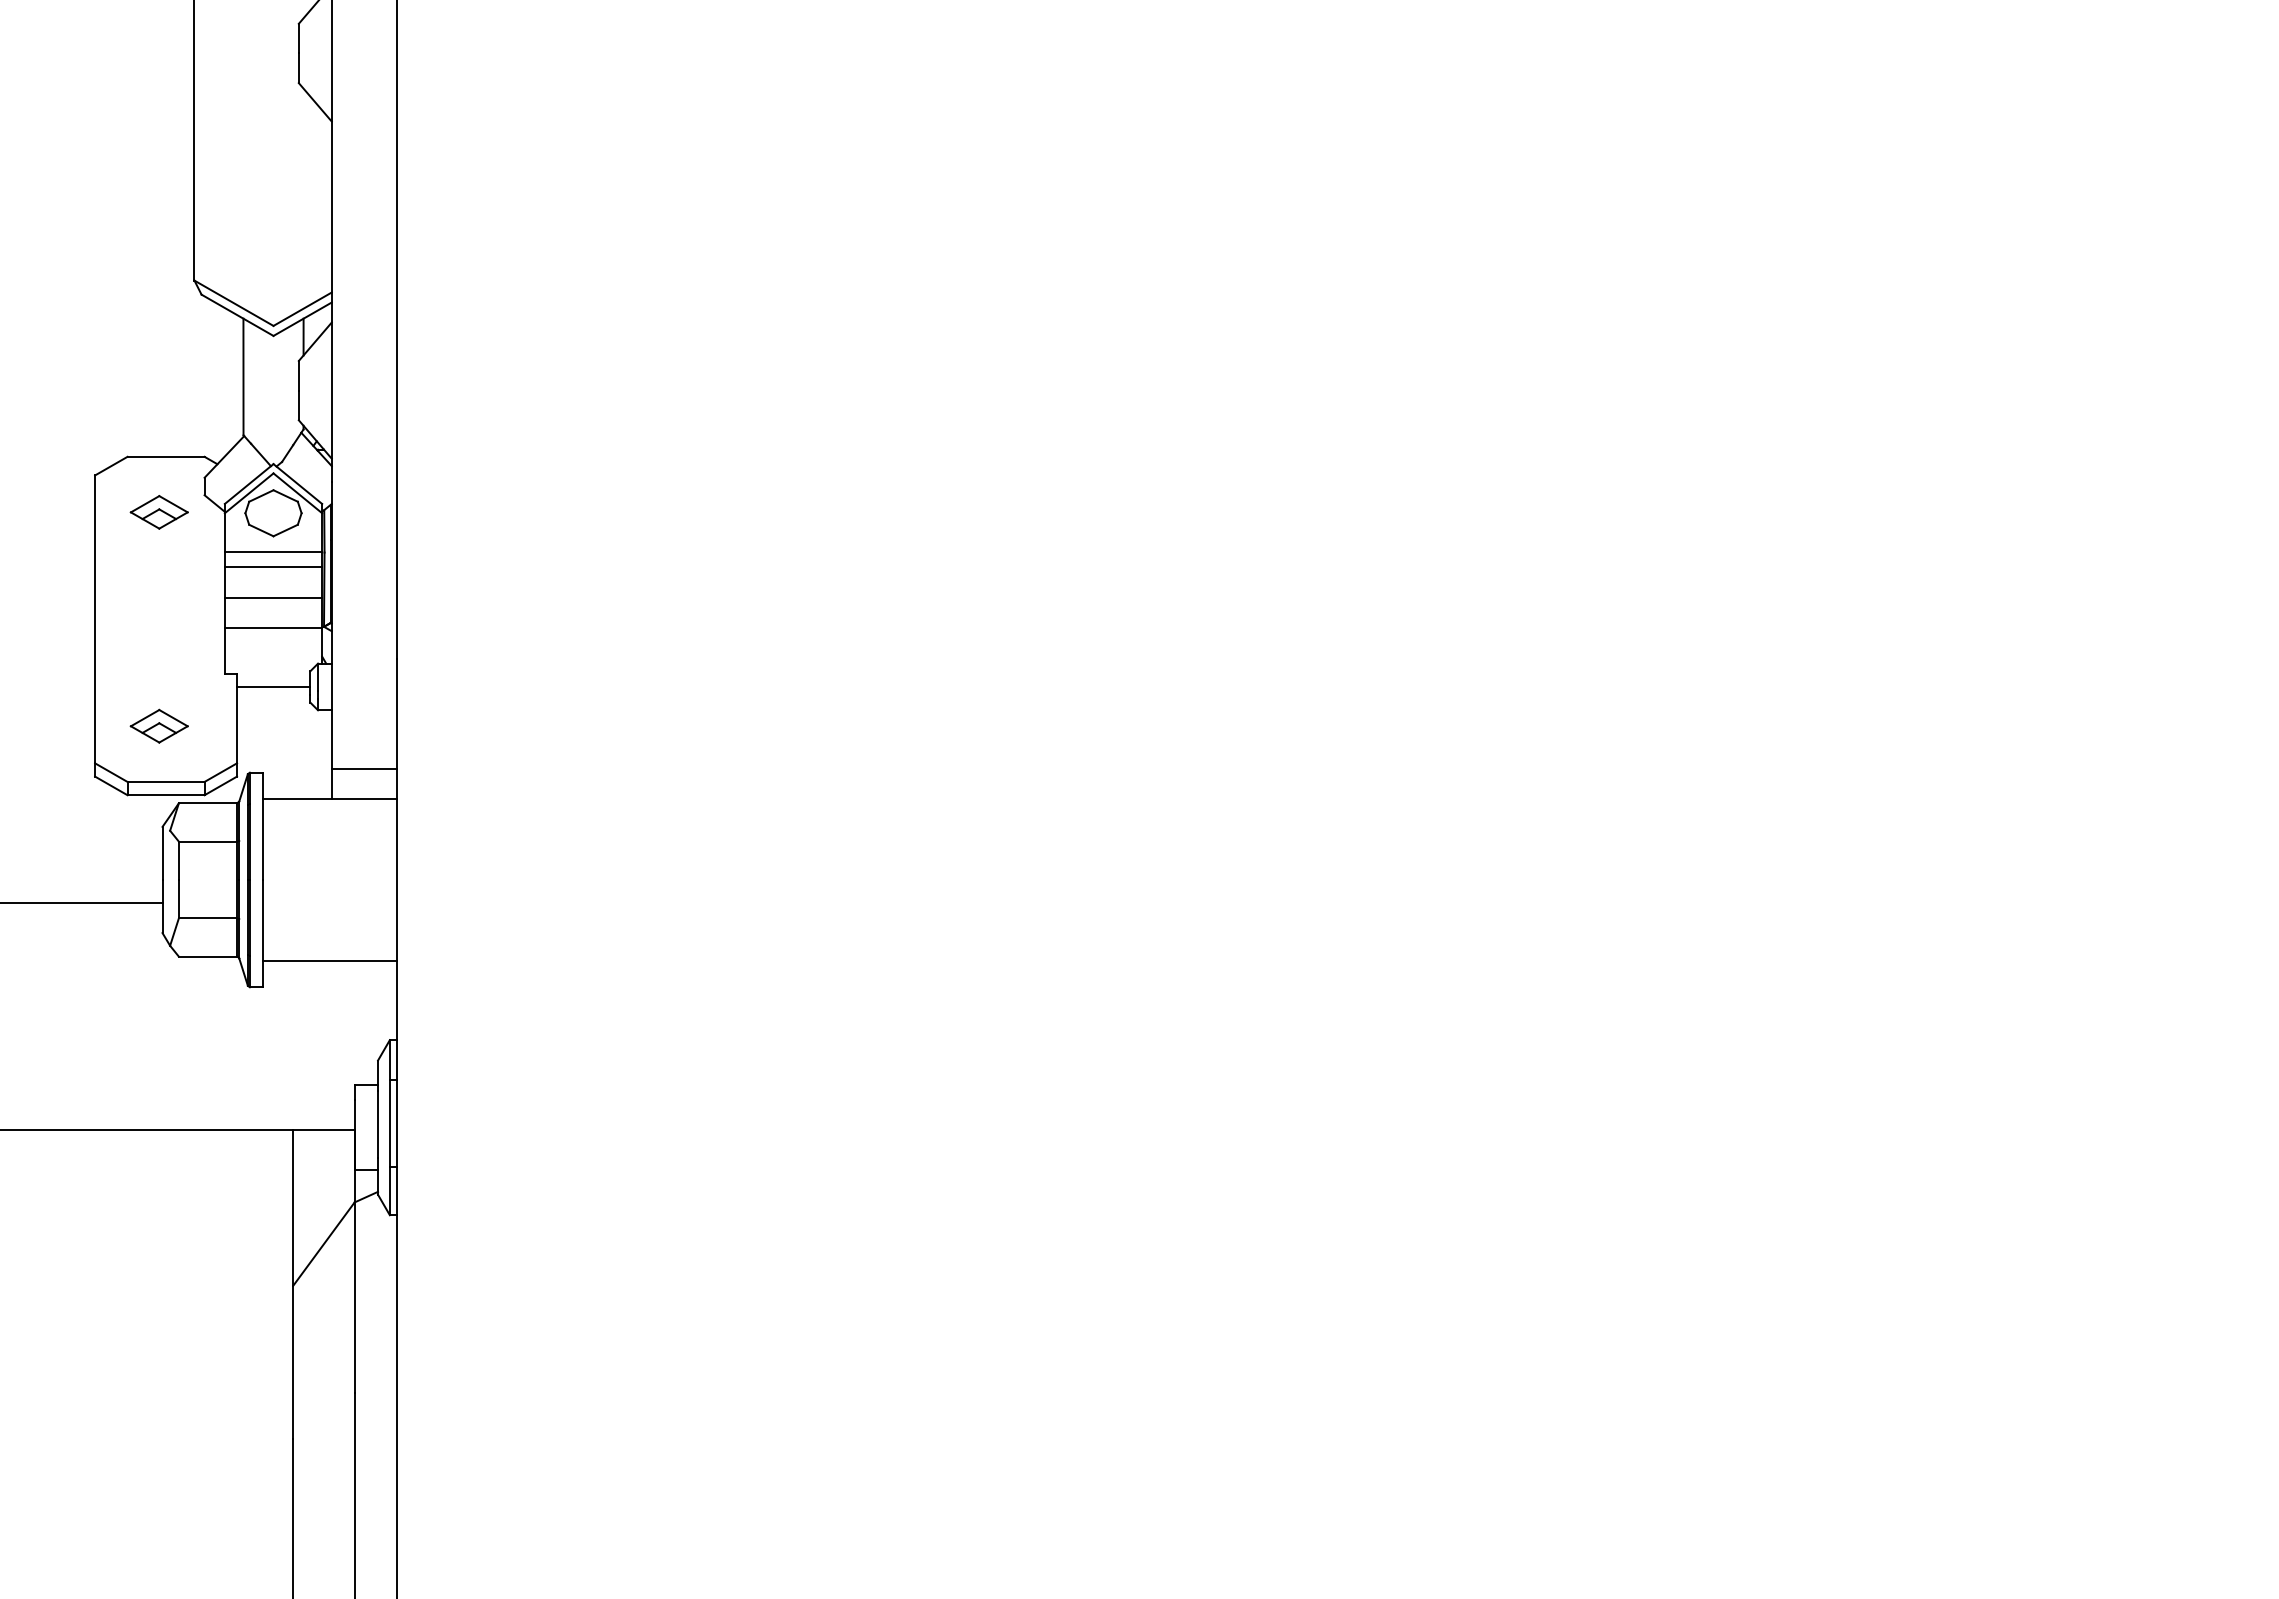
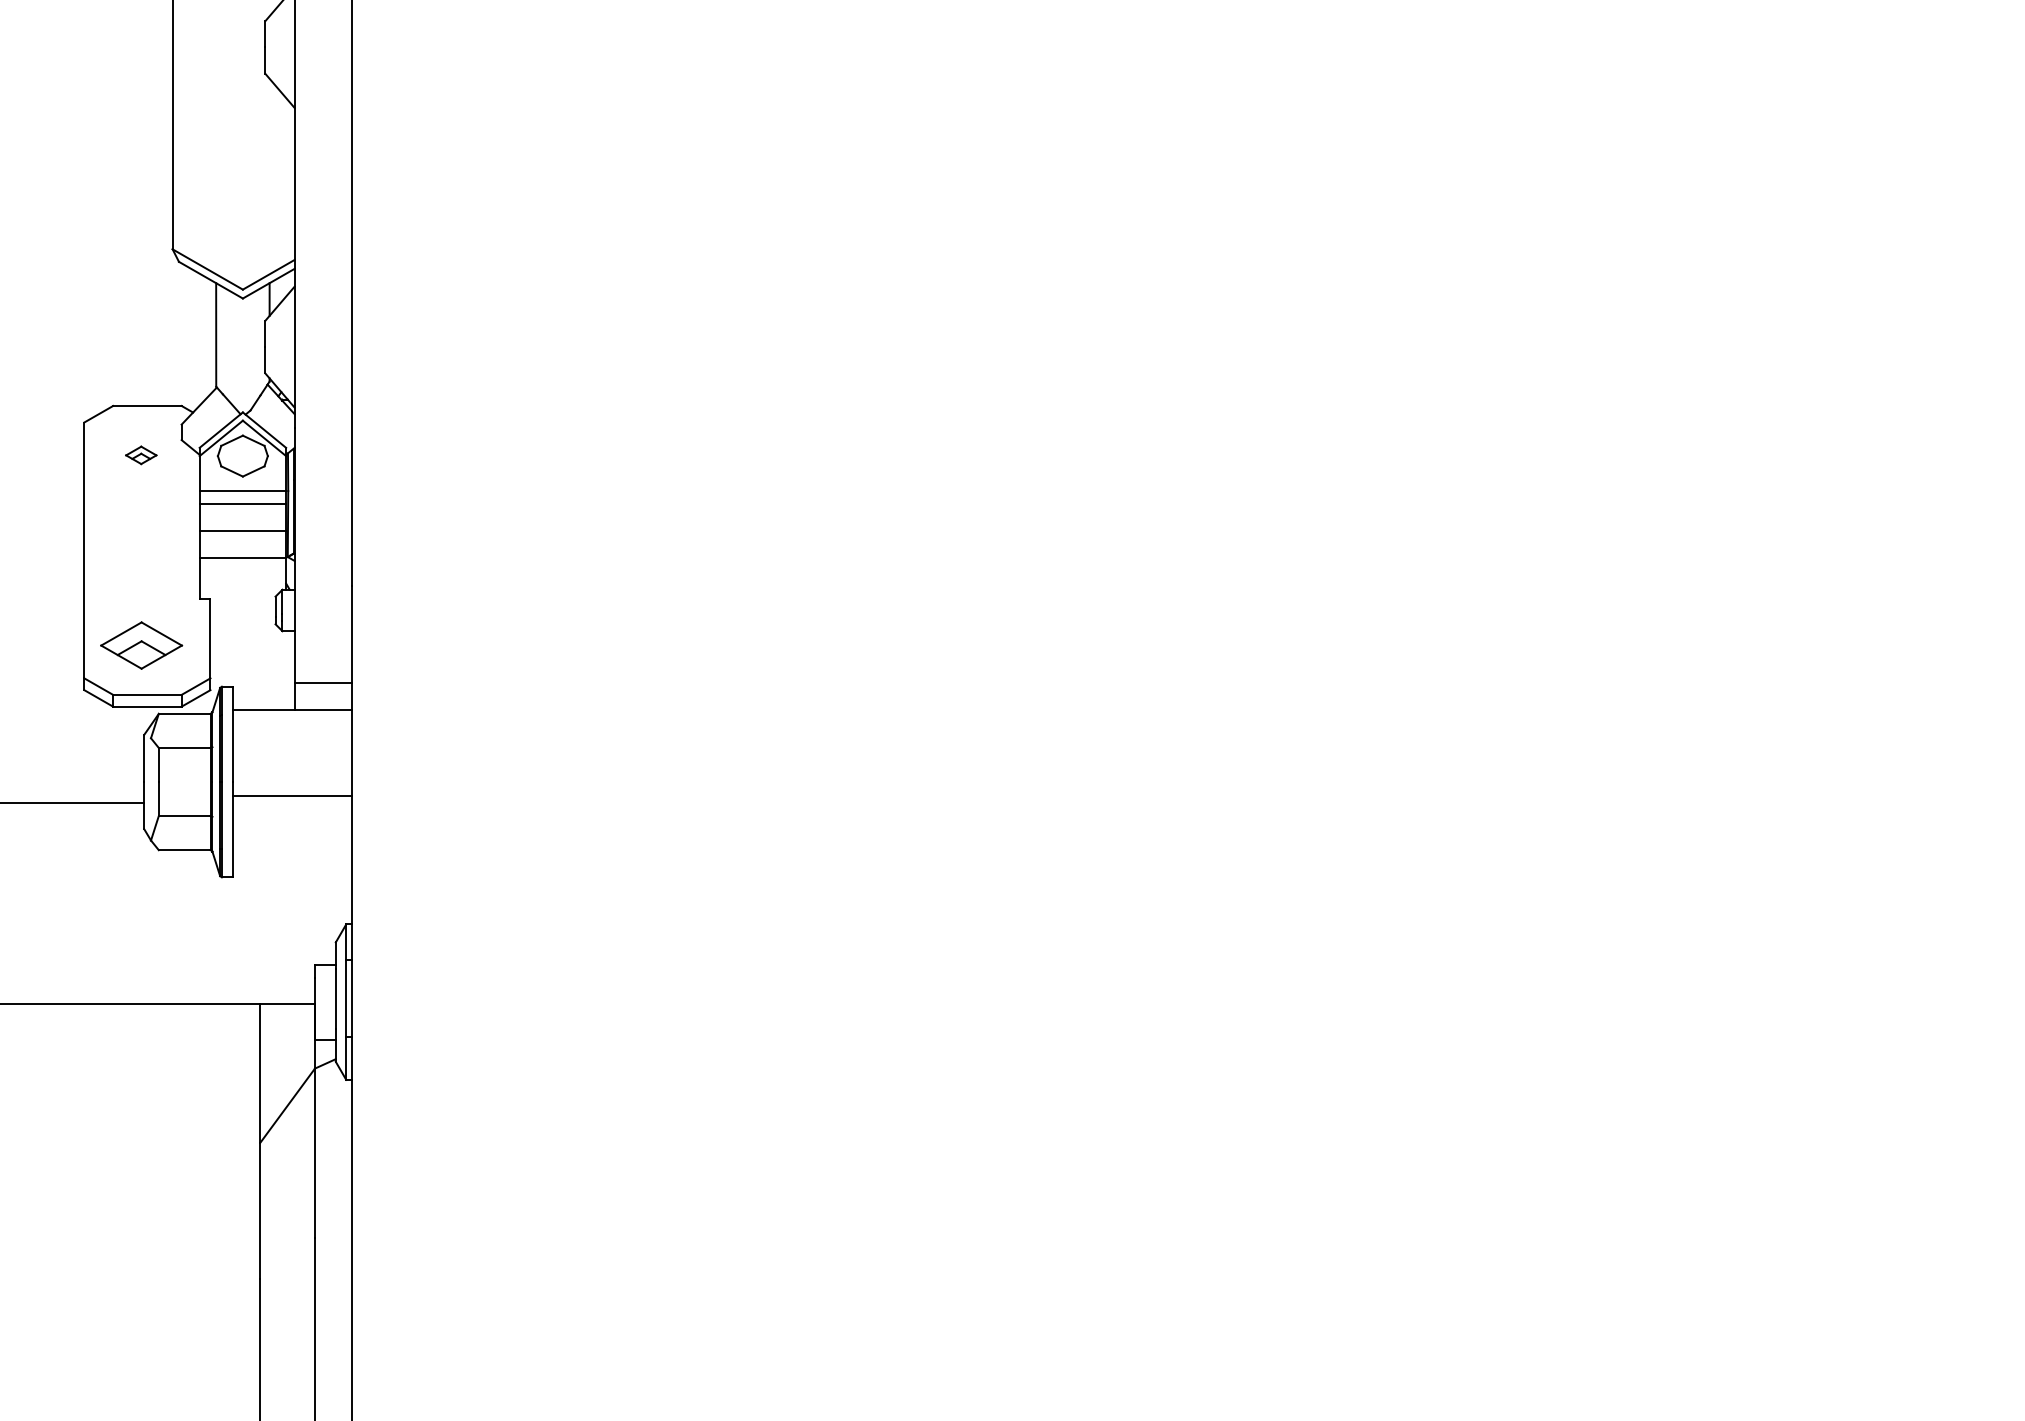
part: (158, 512) -> (140, 455), size x0.6
line: (273, 687) -> (242, 610), removed
part: (158, 725) -> (140, 644), size x1.6
line: (329, 961) -> (292, 796), moved

